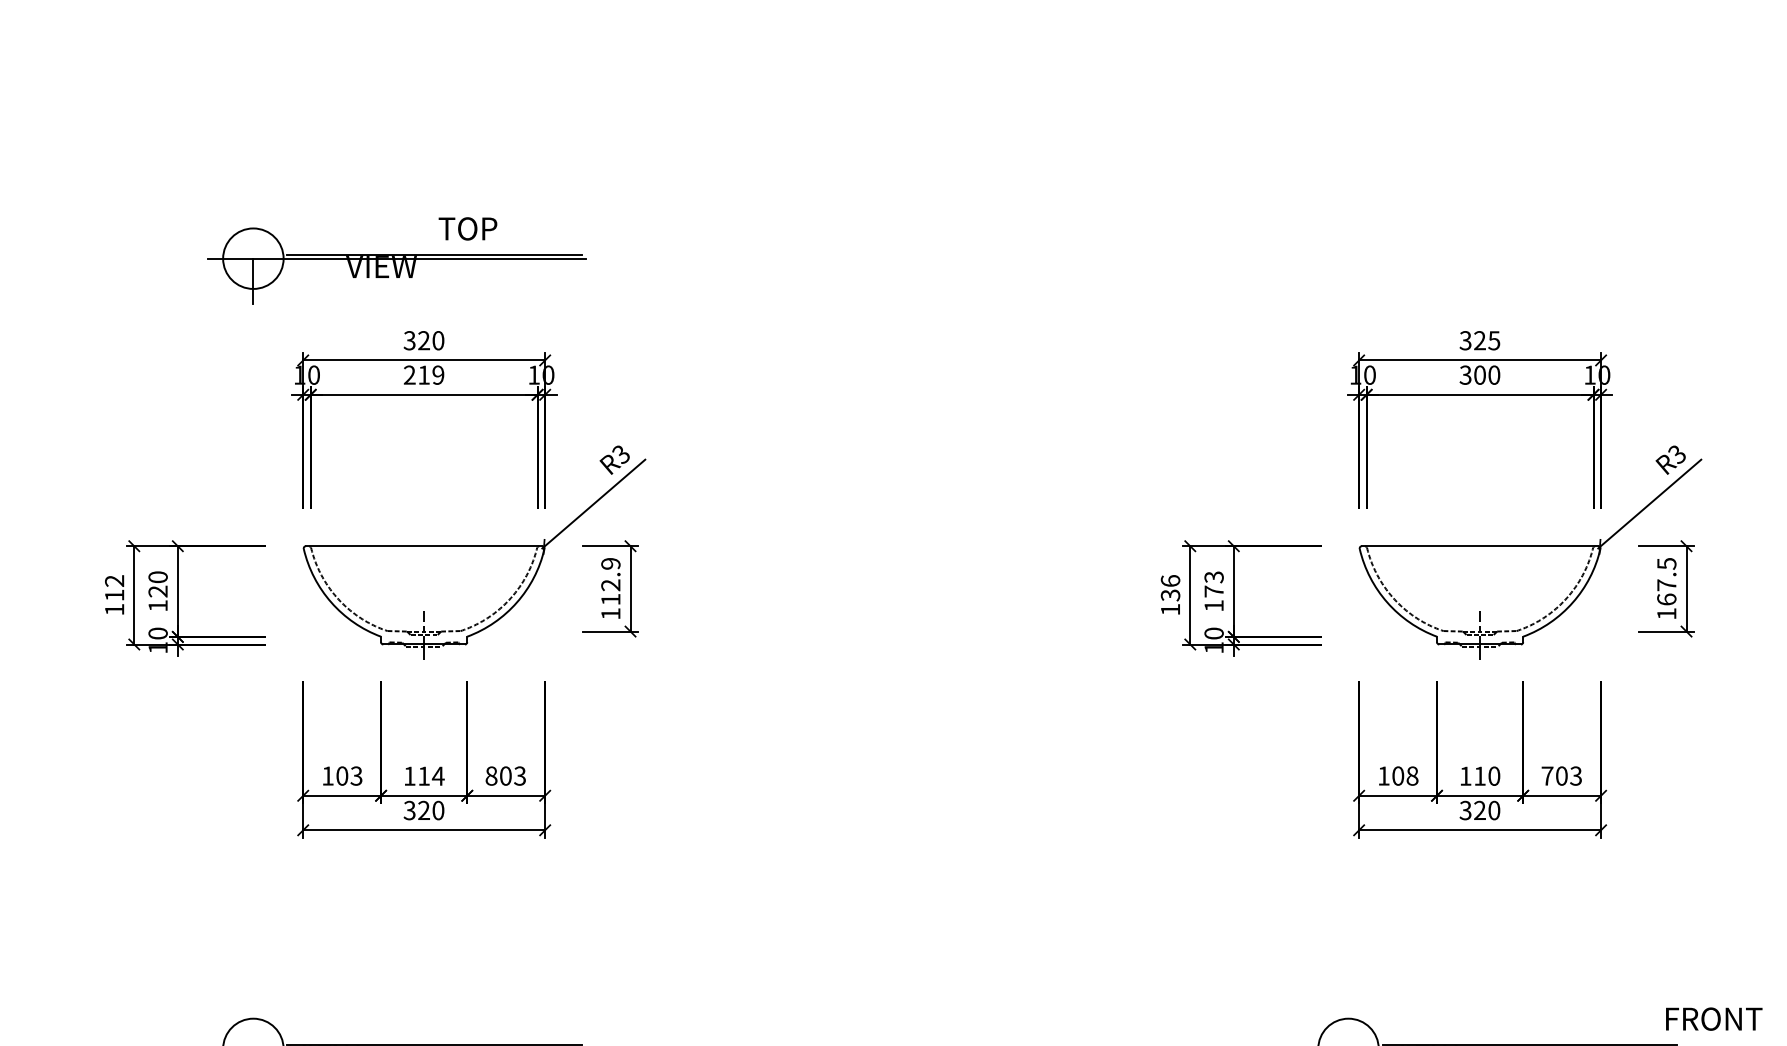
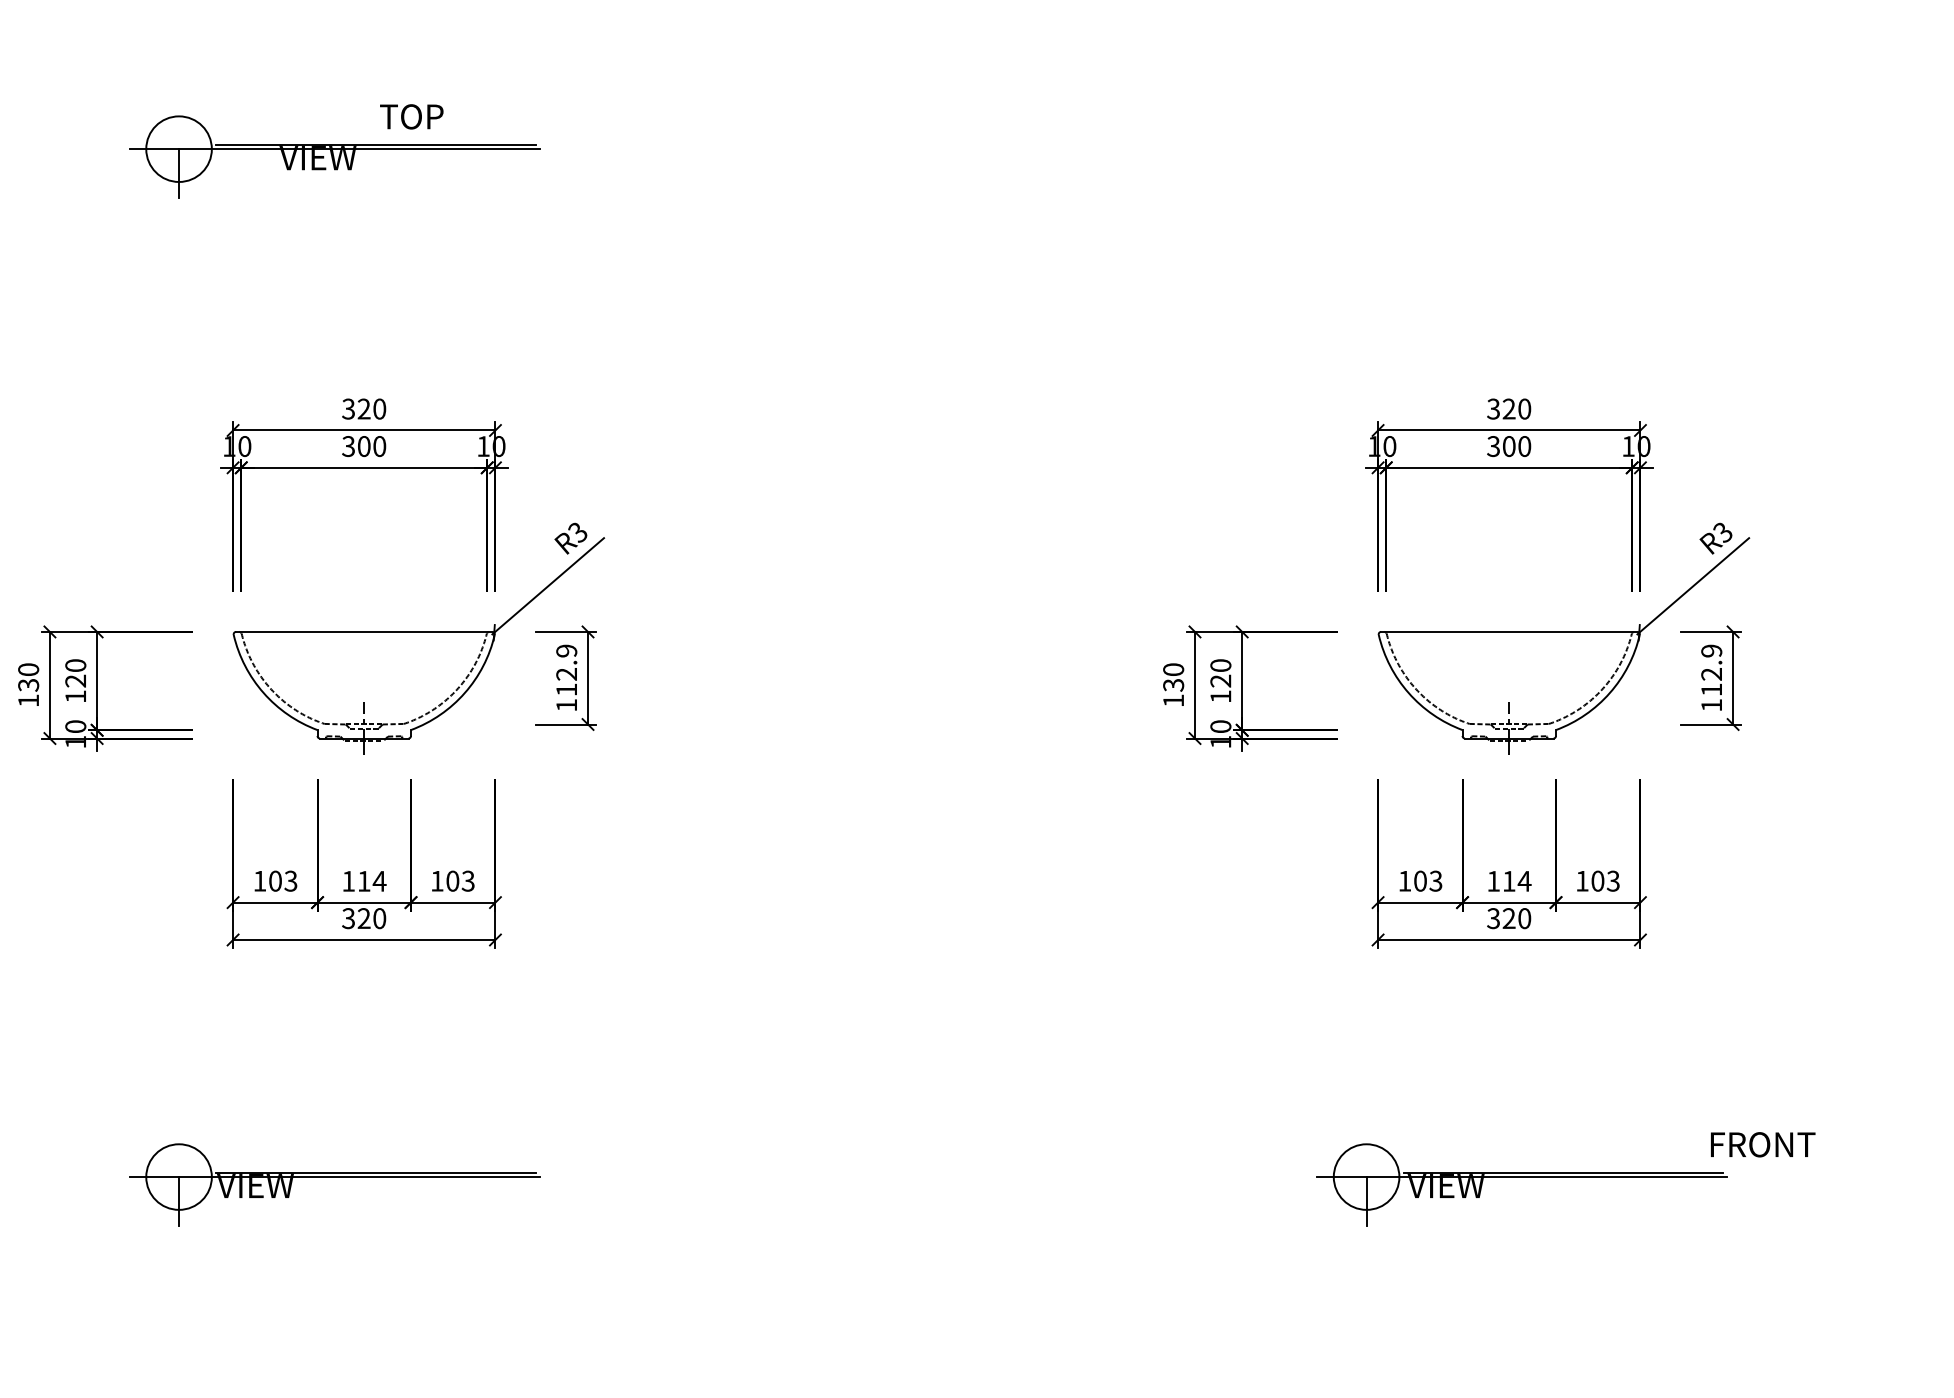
part: (396, 260) -> (334, 151), moved
text: (1494, 340) -> (1524, 408), 325 -> 320
text: (424, 375) -> (364, 446), 219 -> 300
text: (1170, 580) -> (1173, 669), 136 -> 130
text: (1666, 580) -> (1711, 669), 167.5 -> 112.9
text: (1213, 584) -> (1220, 673), 173 -> 120
text: (114, 588) -> (28, 677), 112 -> 130
text: (491, 775) -> (437, 880), 803 -> 103
text: (1412, 775) -> (1435, 880), 108 -> 103
text: (1494, 775) -> (1524, 880), 110 -> 114
text: (1547, 776) -> (1582, 881), 703 -> 103

